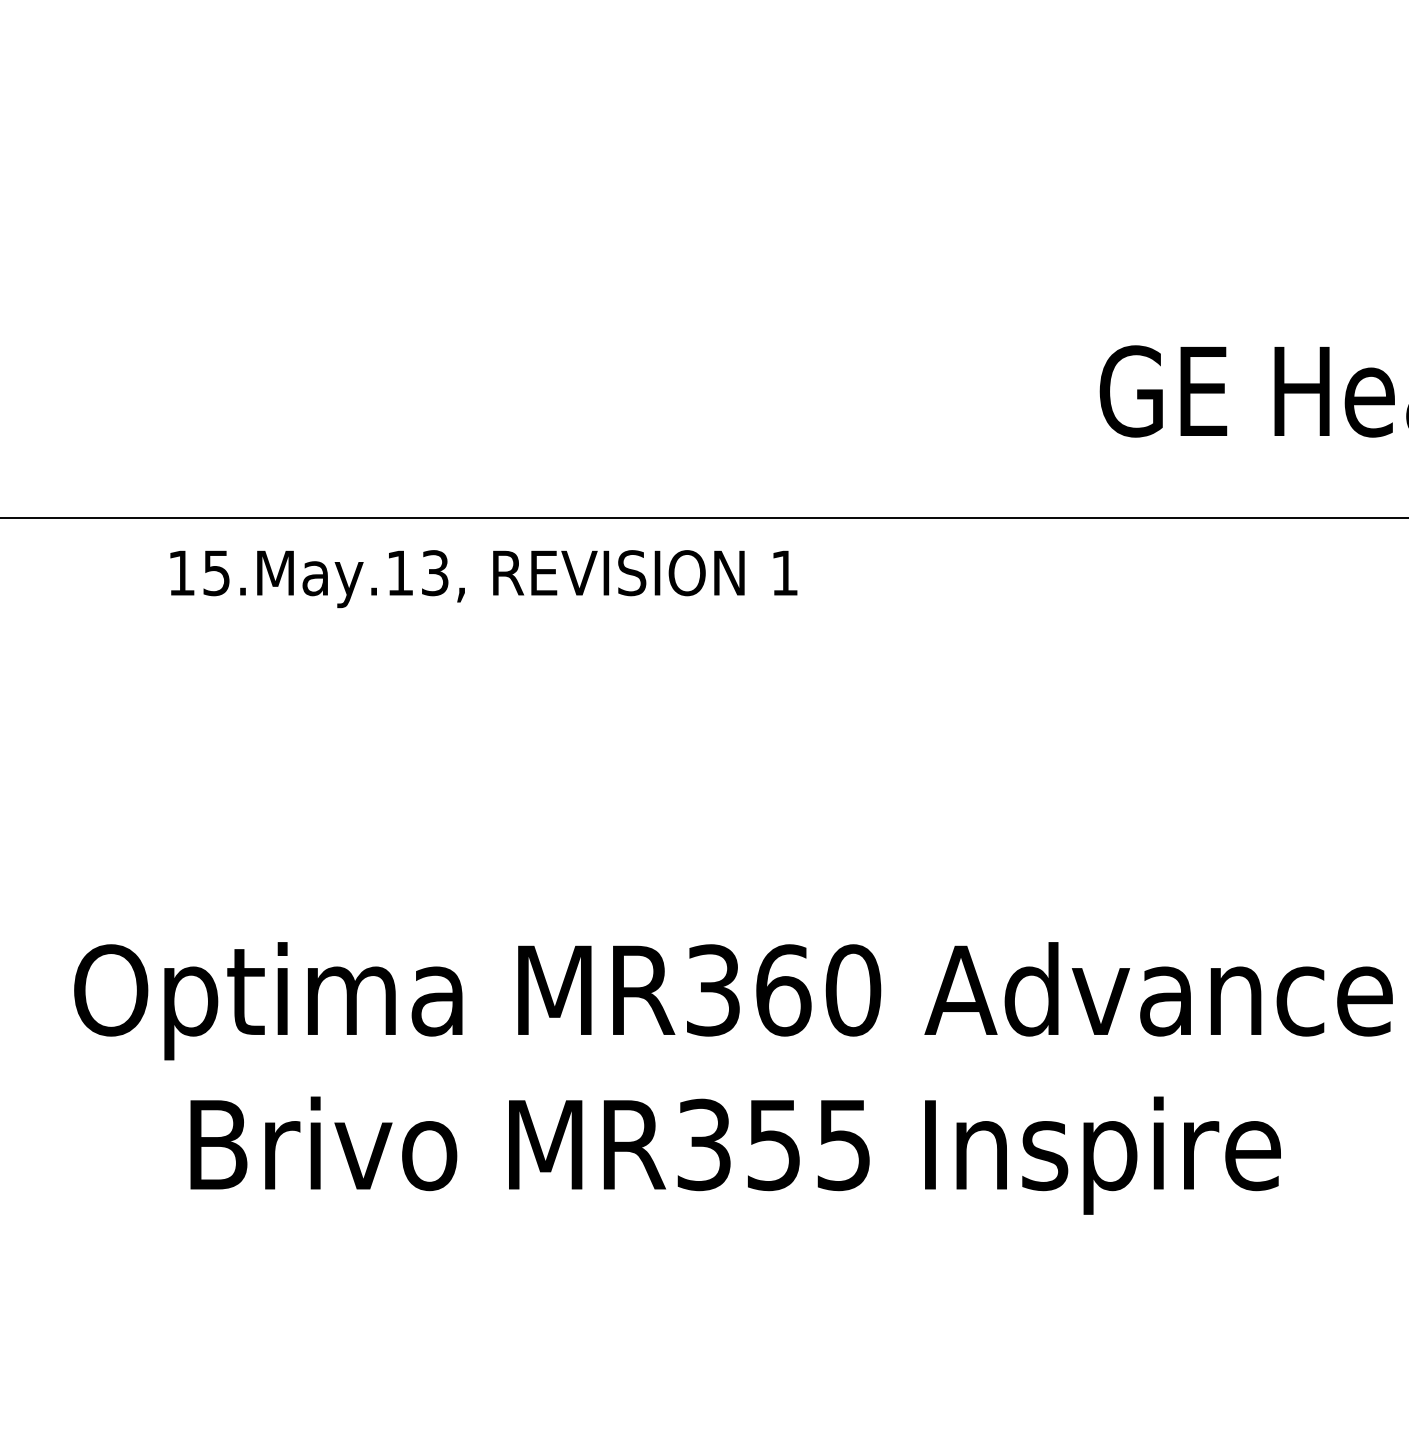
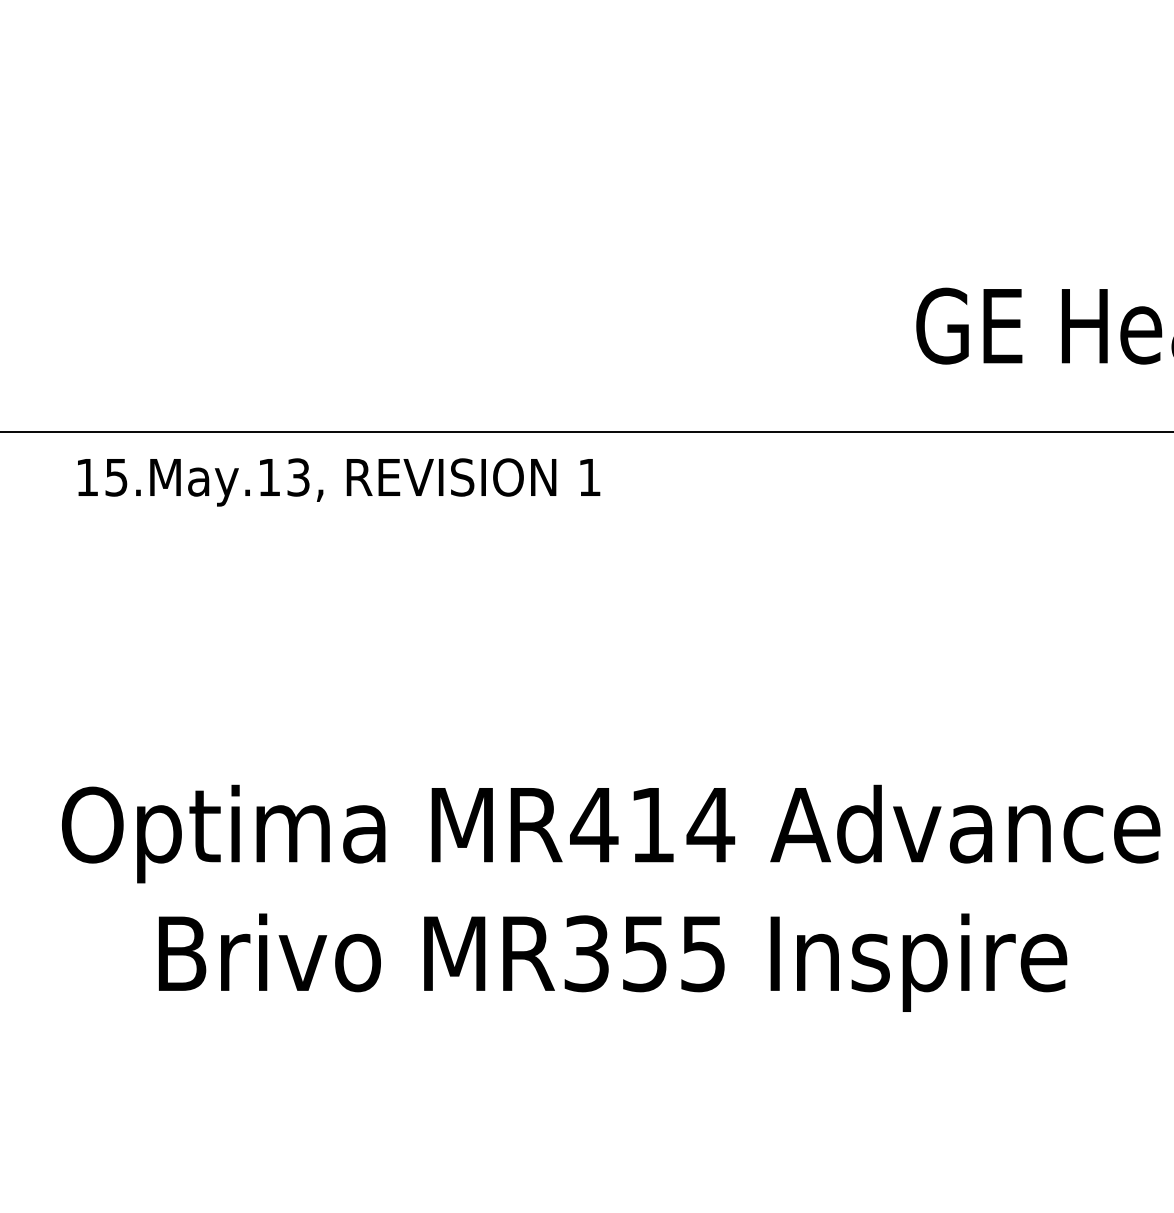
text: (483, 579) -> (338, 482), moved
text: (783, 990) -> (652, 825), MR360 -> MR414

